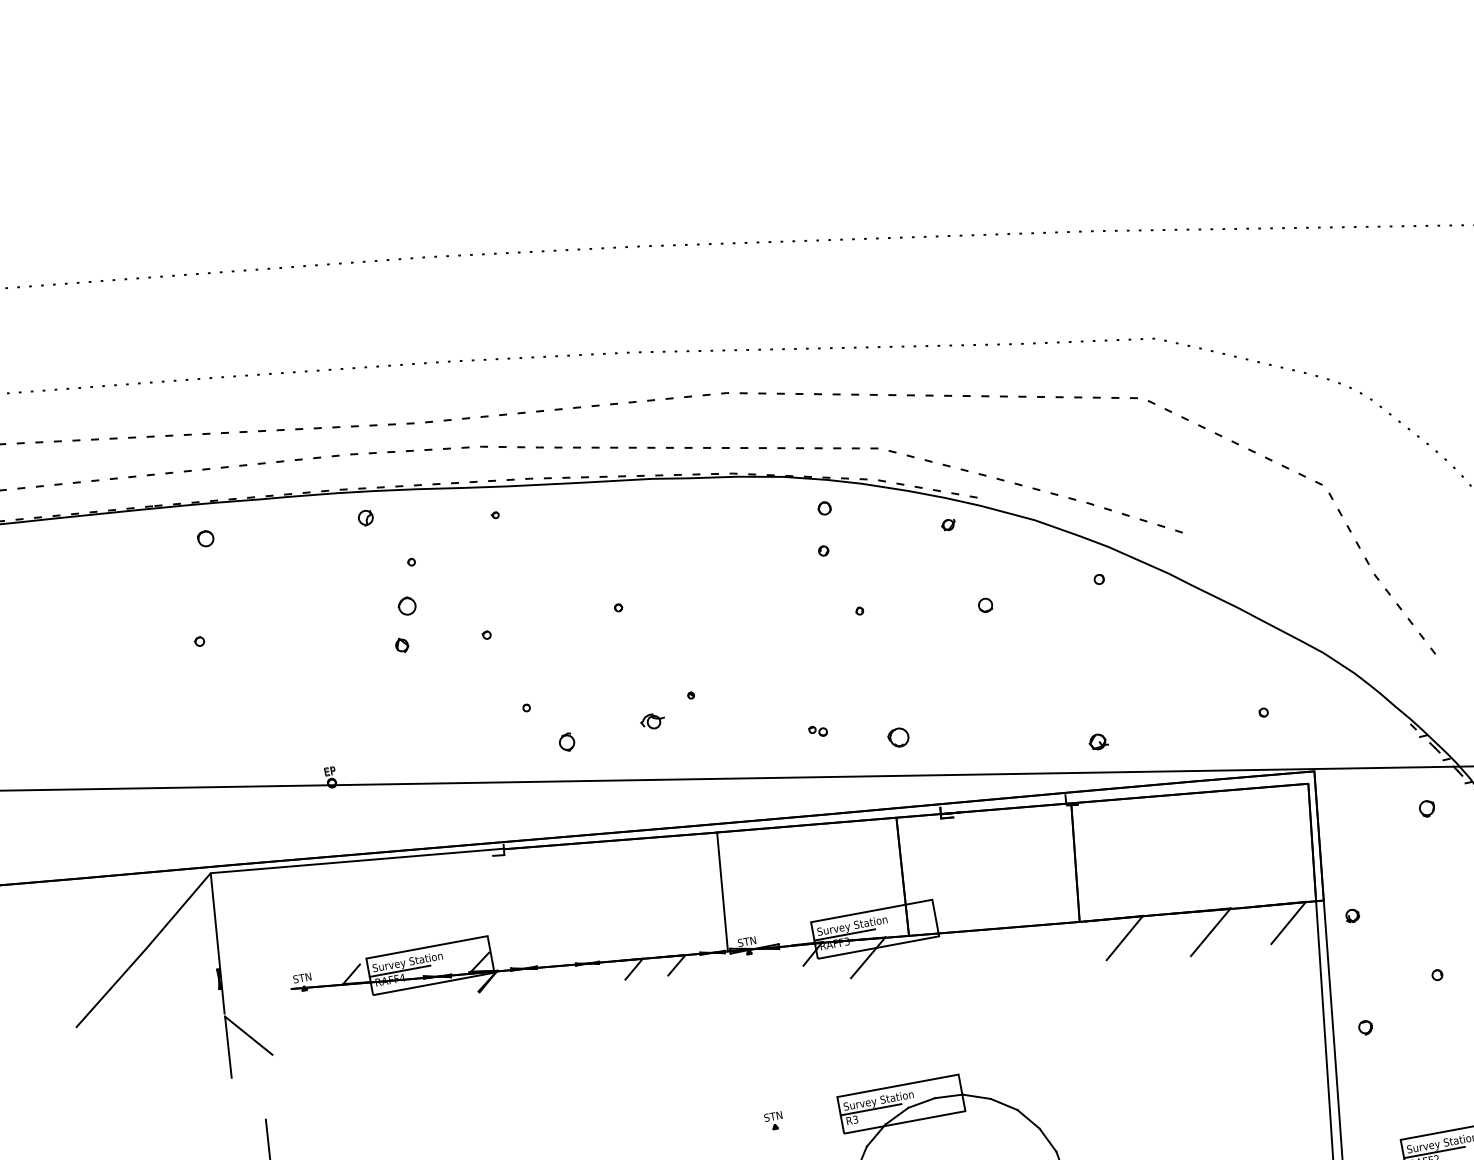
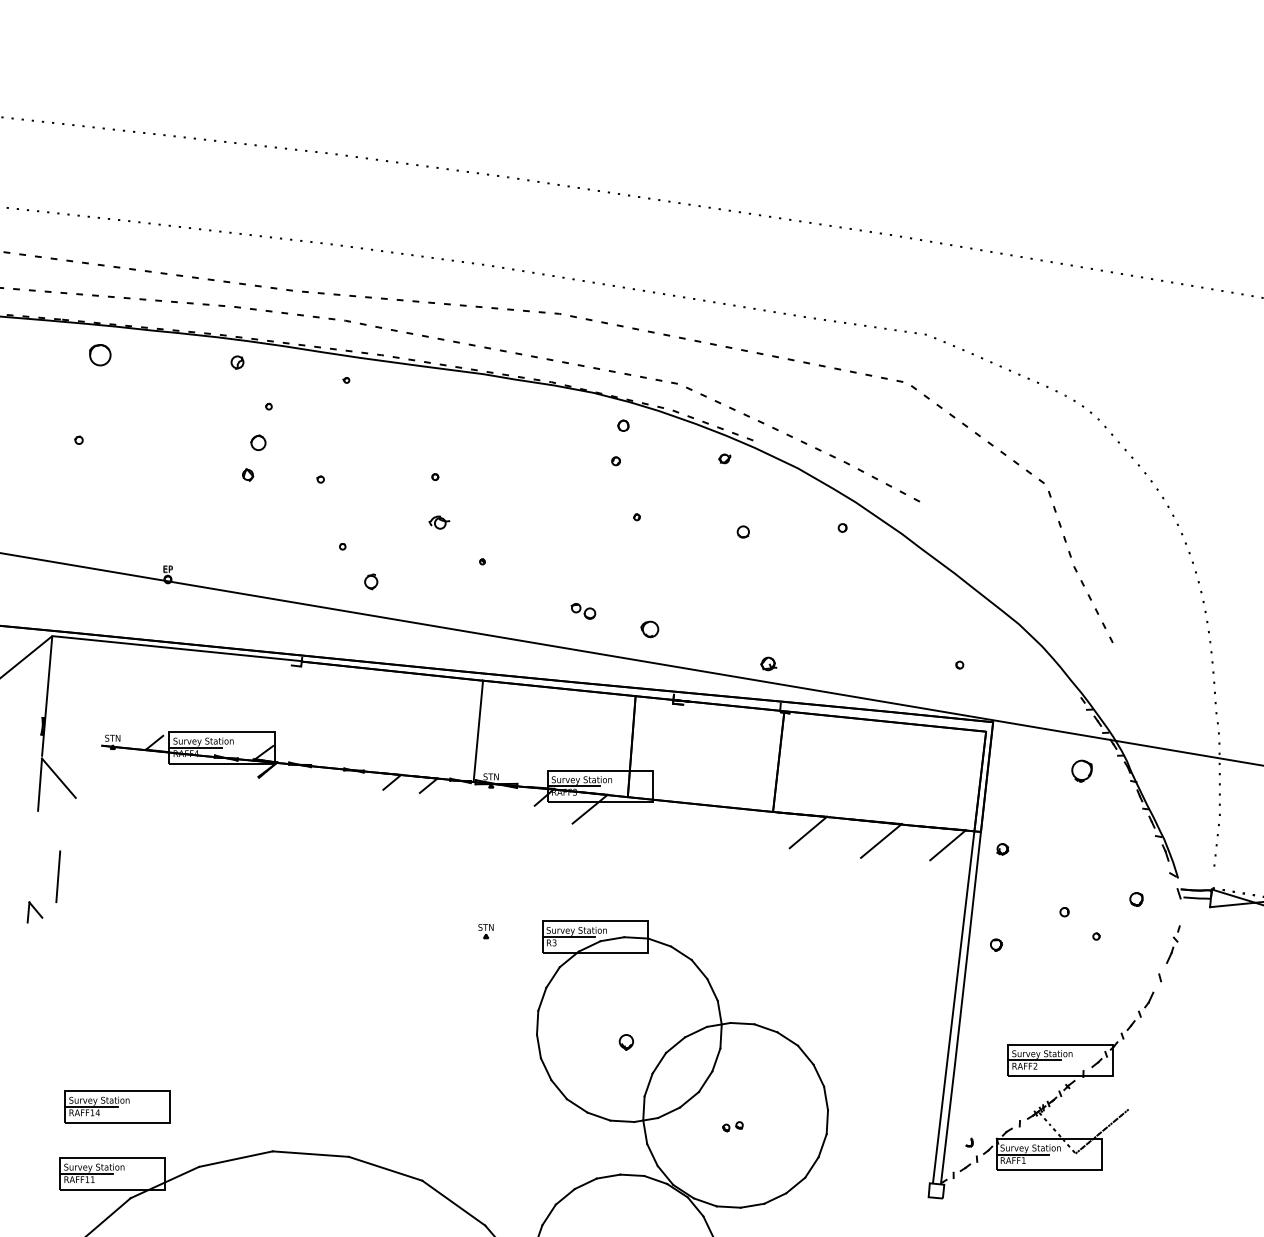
part: (204, 538) -> (99, 354), size x1.6
part: (652, 721) -> (439, 522), moved
part: (818, 731) -> (583, 611), size x1.6
part: (1098, 741) -> (768, 663), moved
part: (1426, 808) -> (1081, 770), size x1.6

